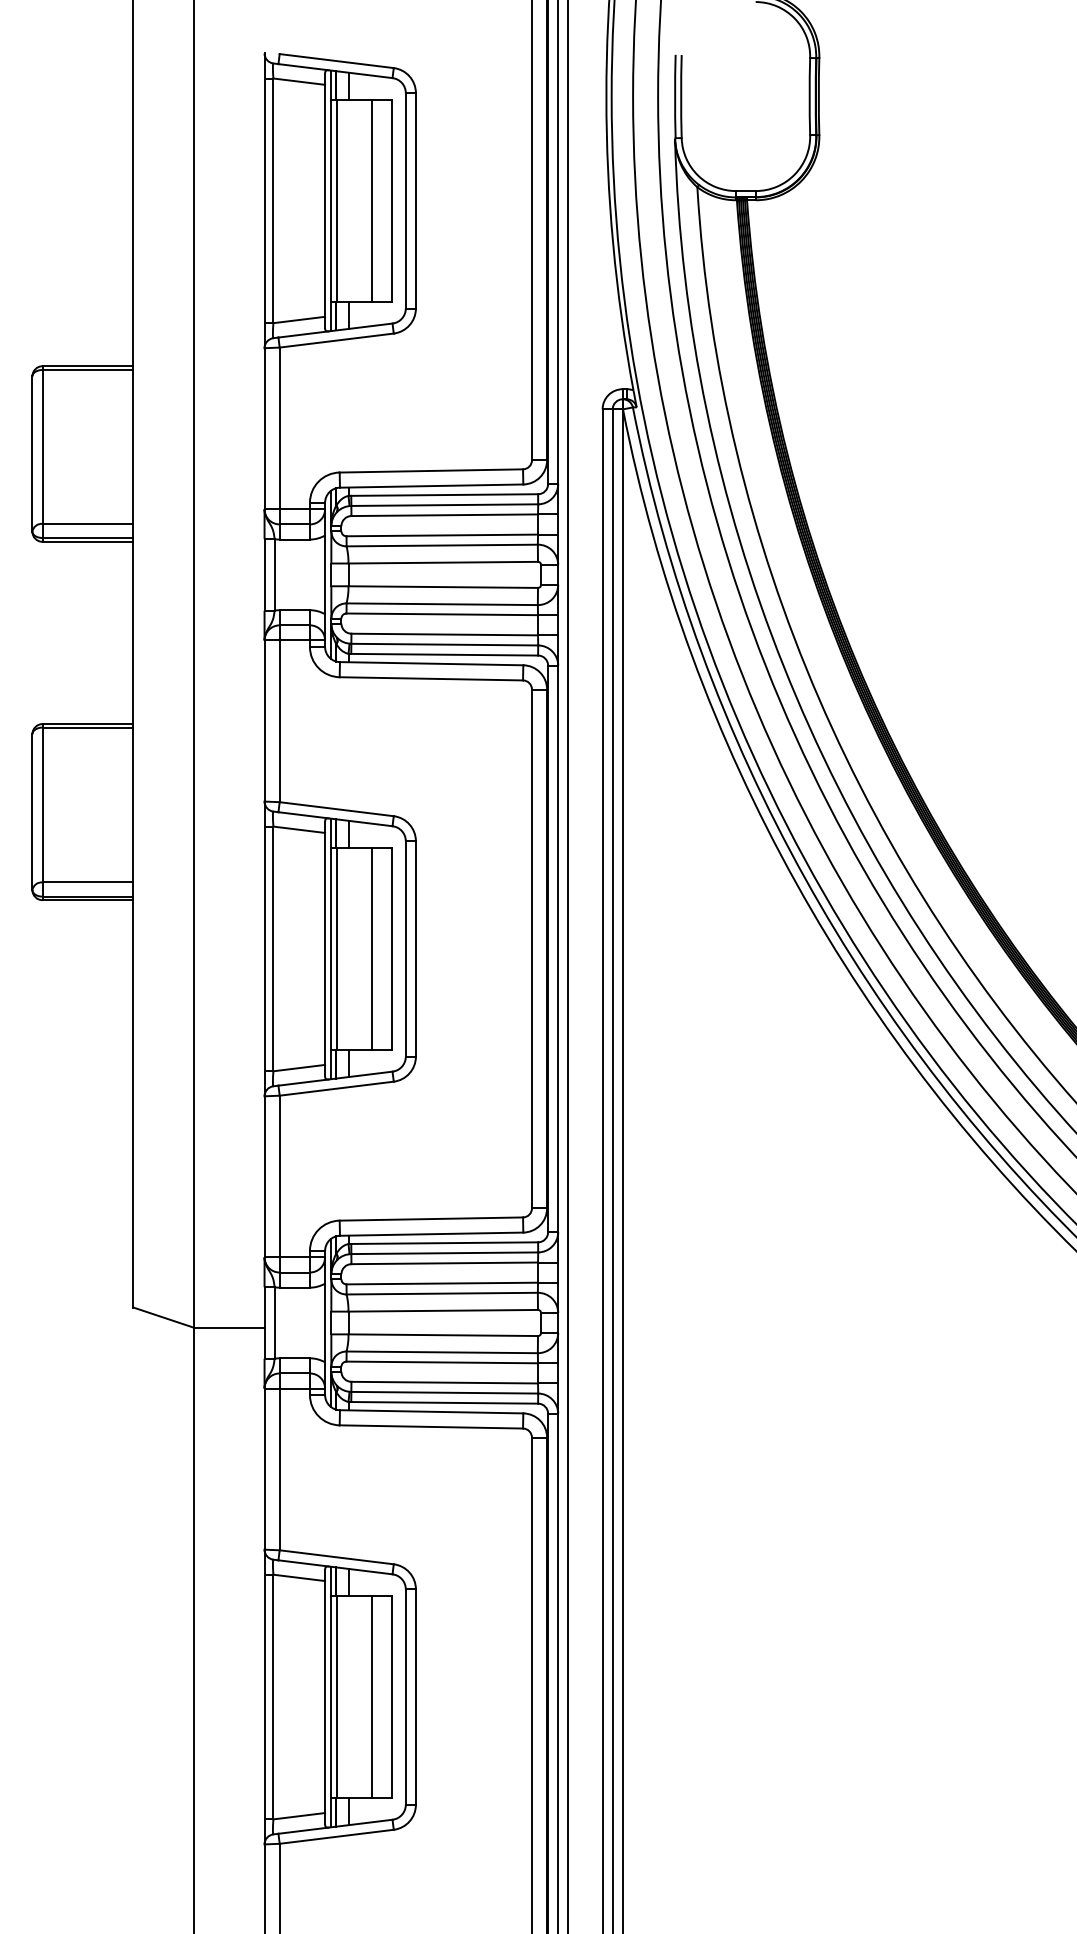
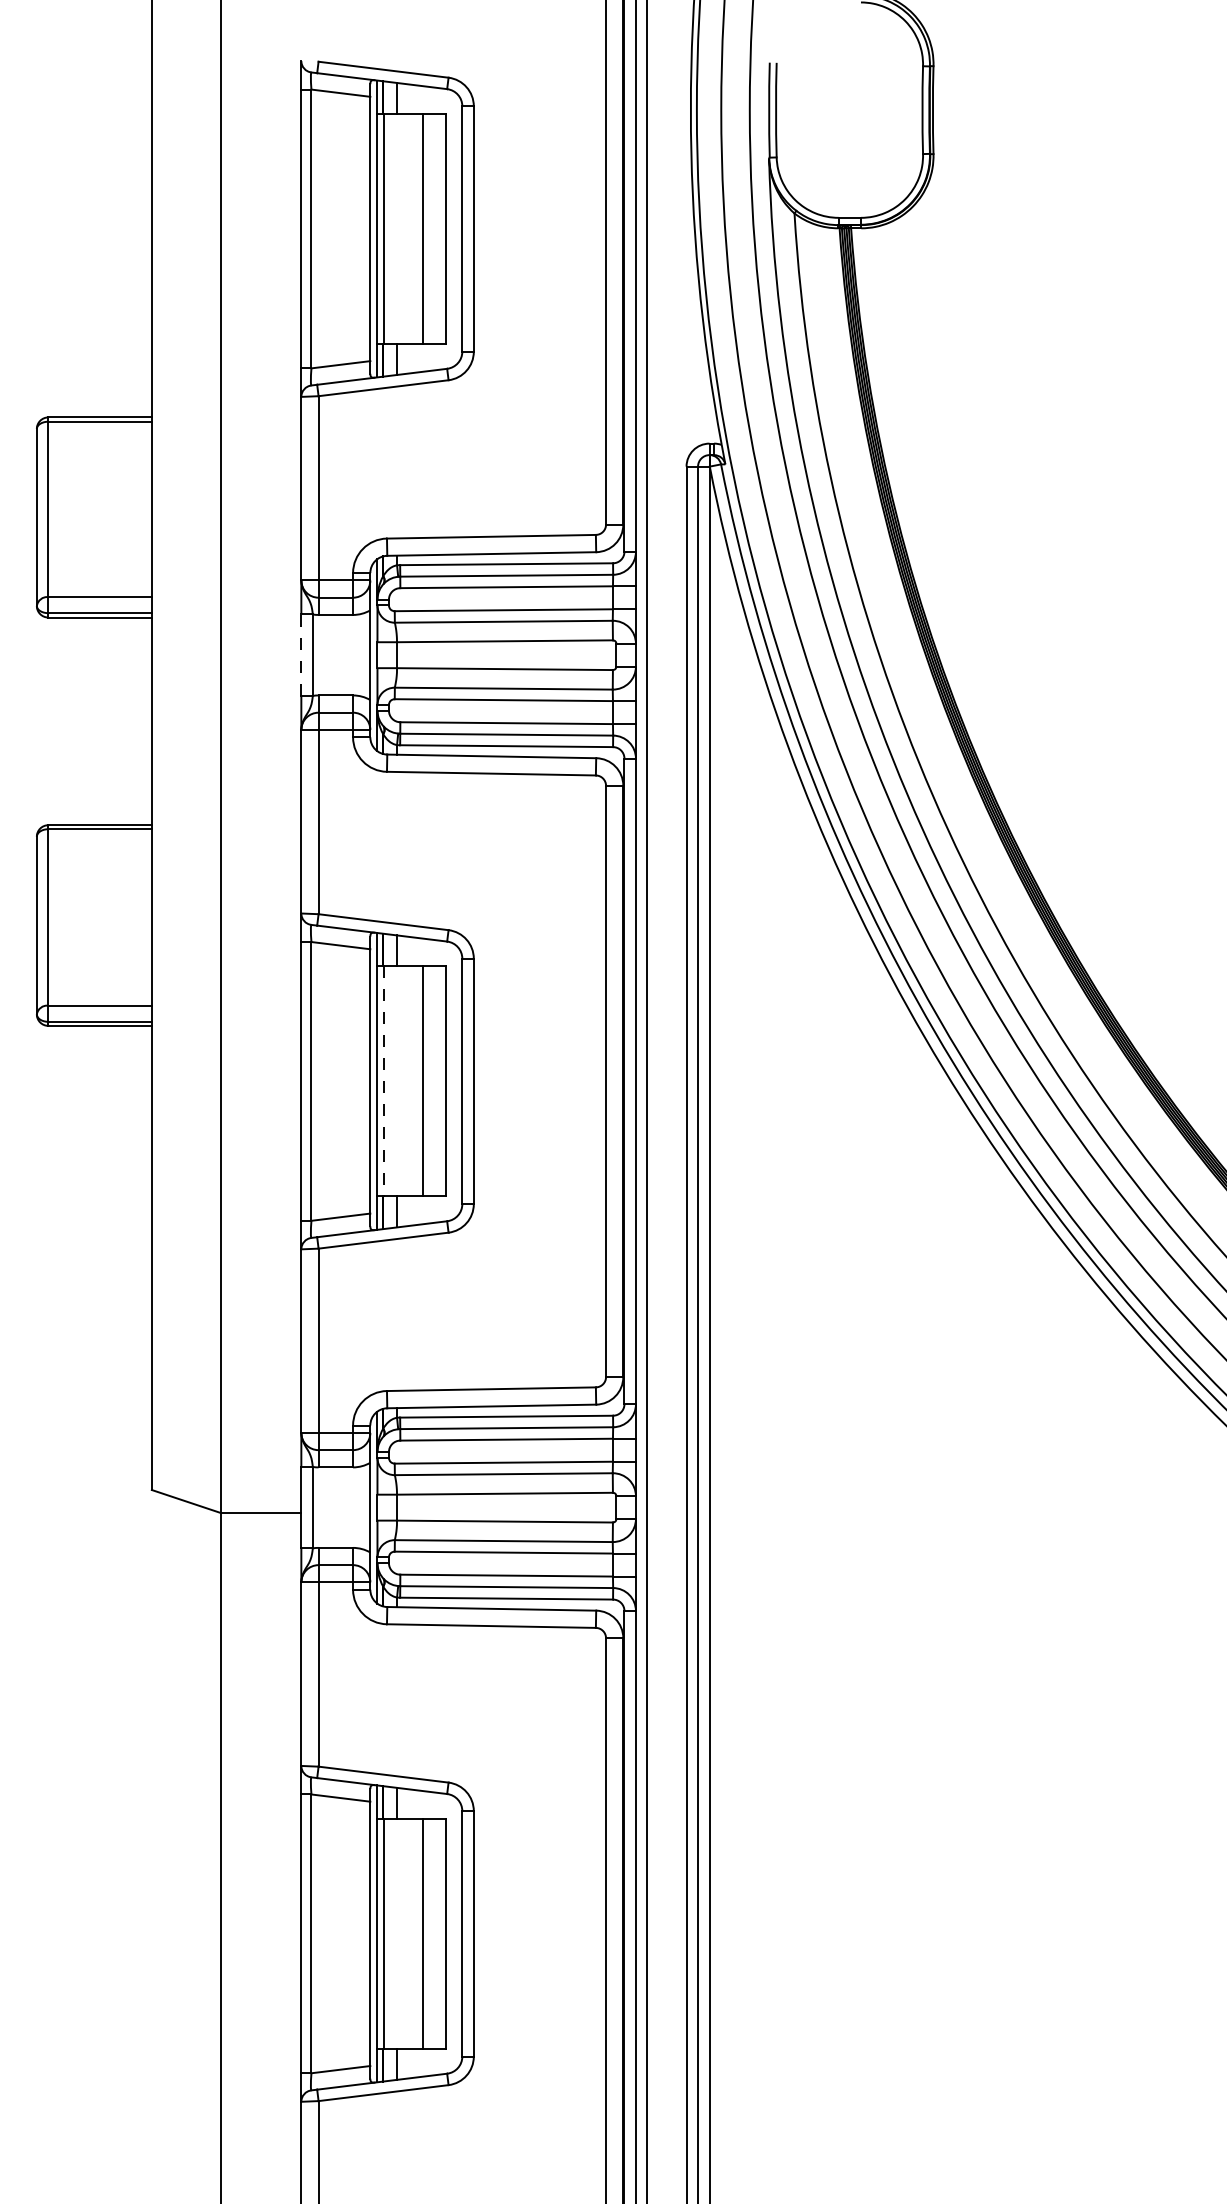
line: (264, 575) -> (301, 655), solid -> dashed
line: (337, 949) -> (384, 1081), solid -> dashed

